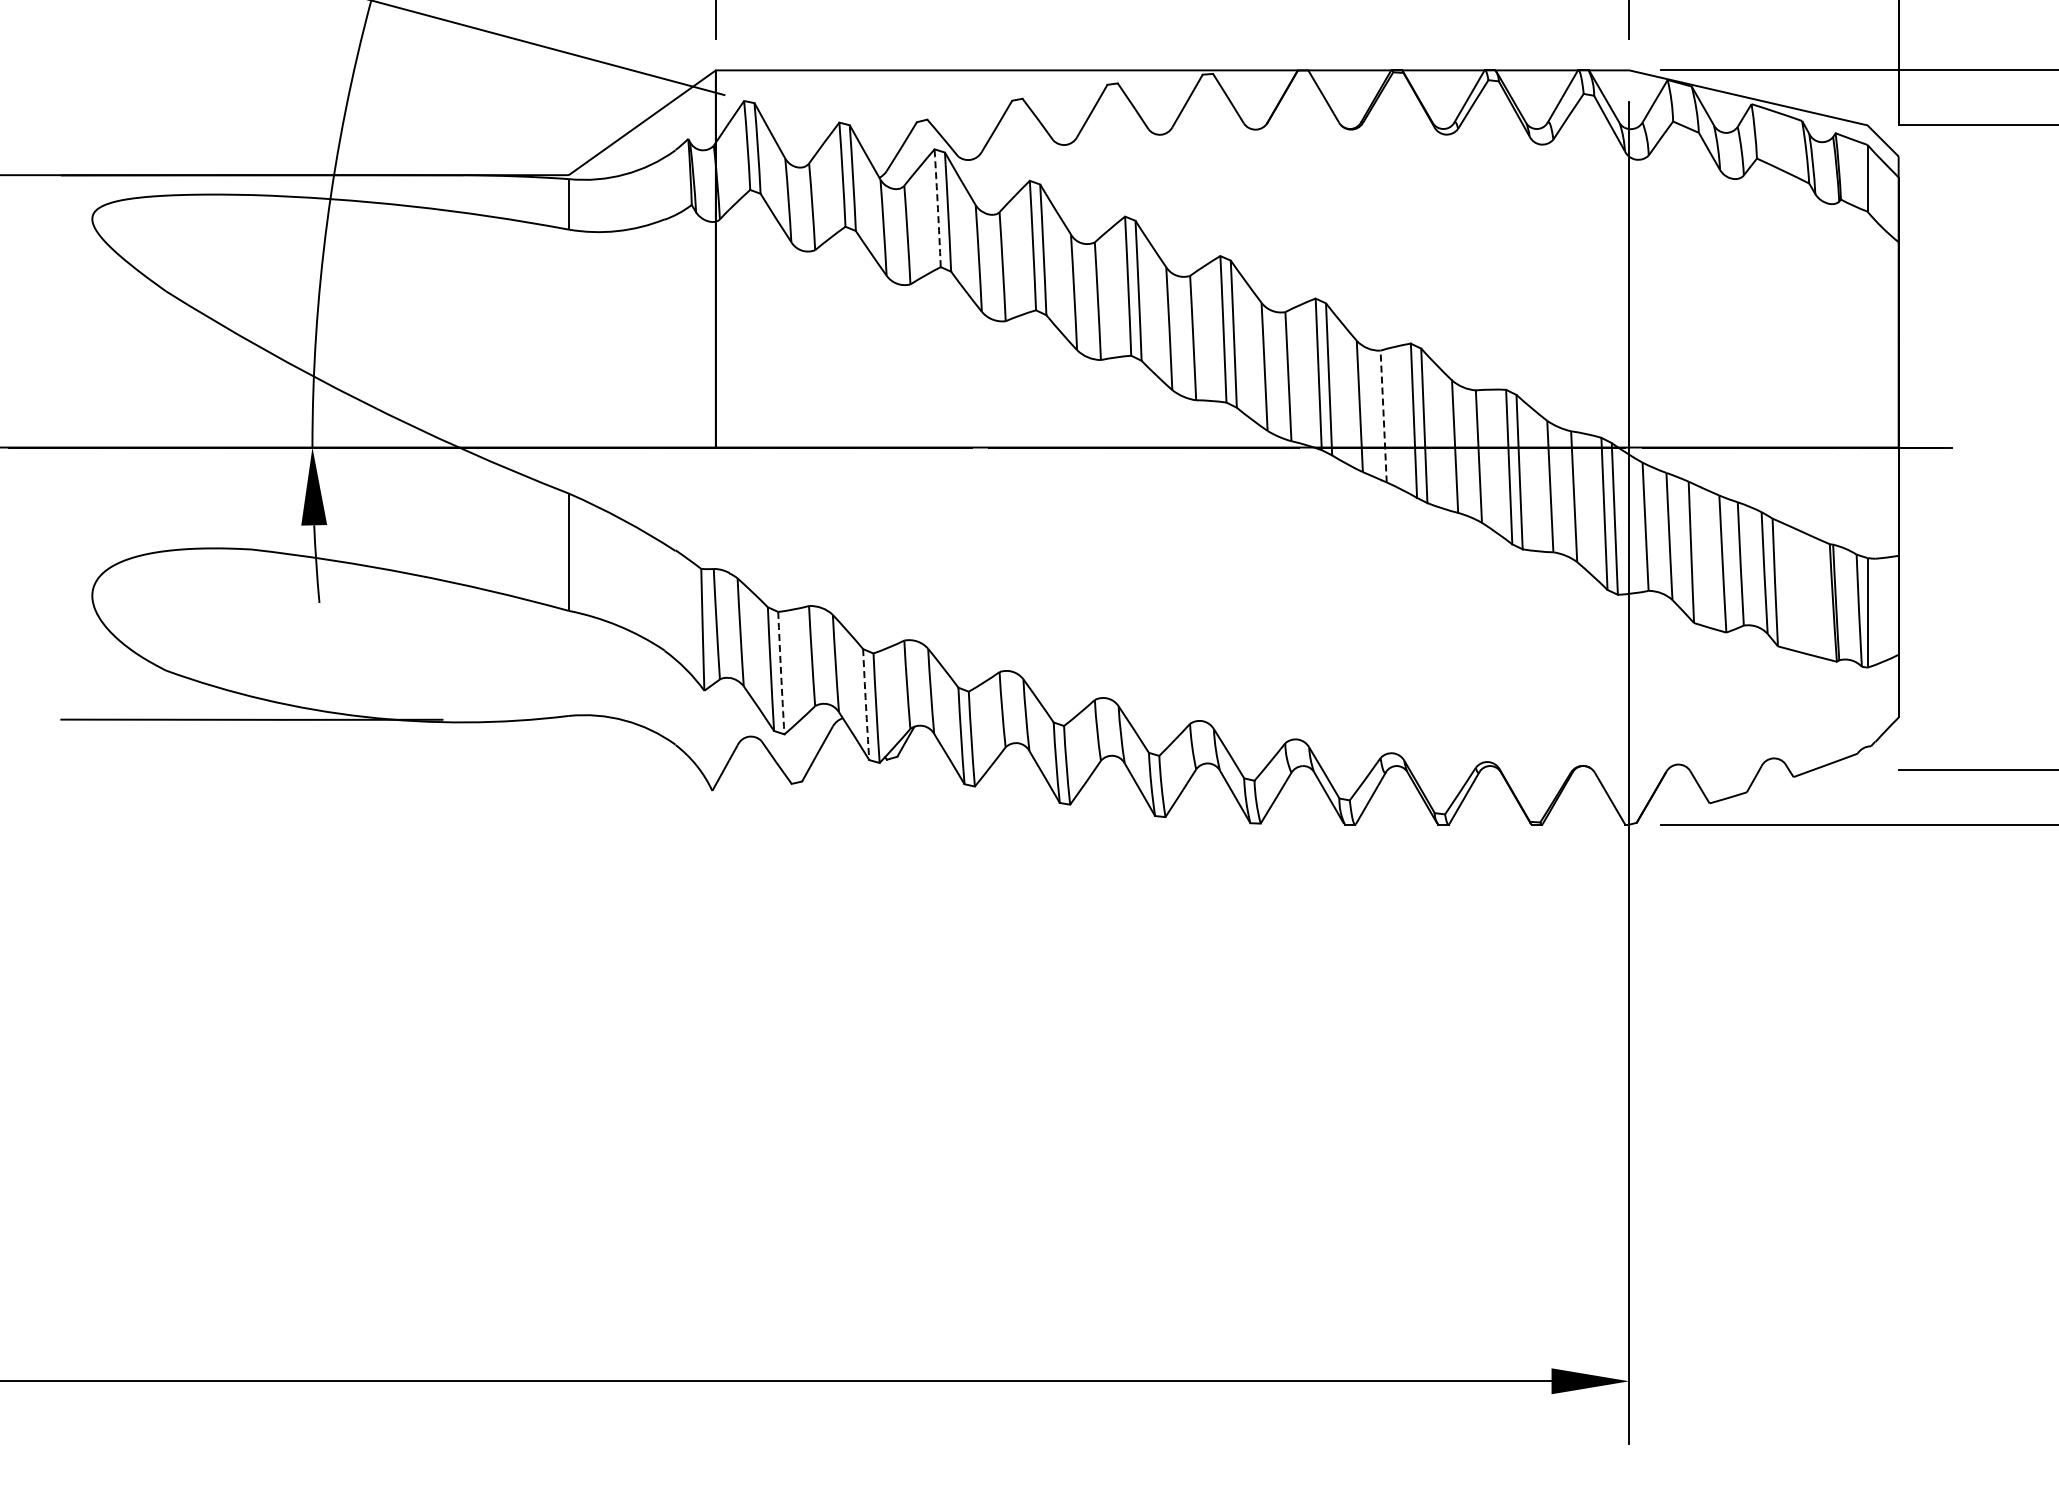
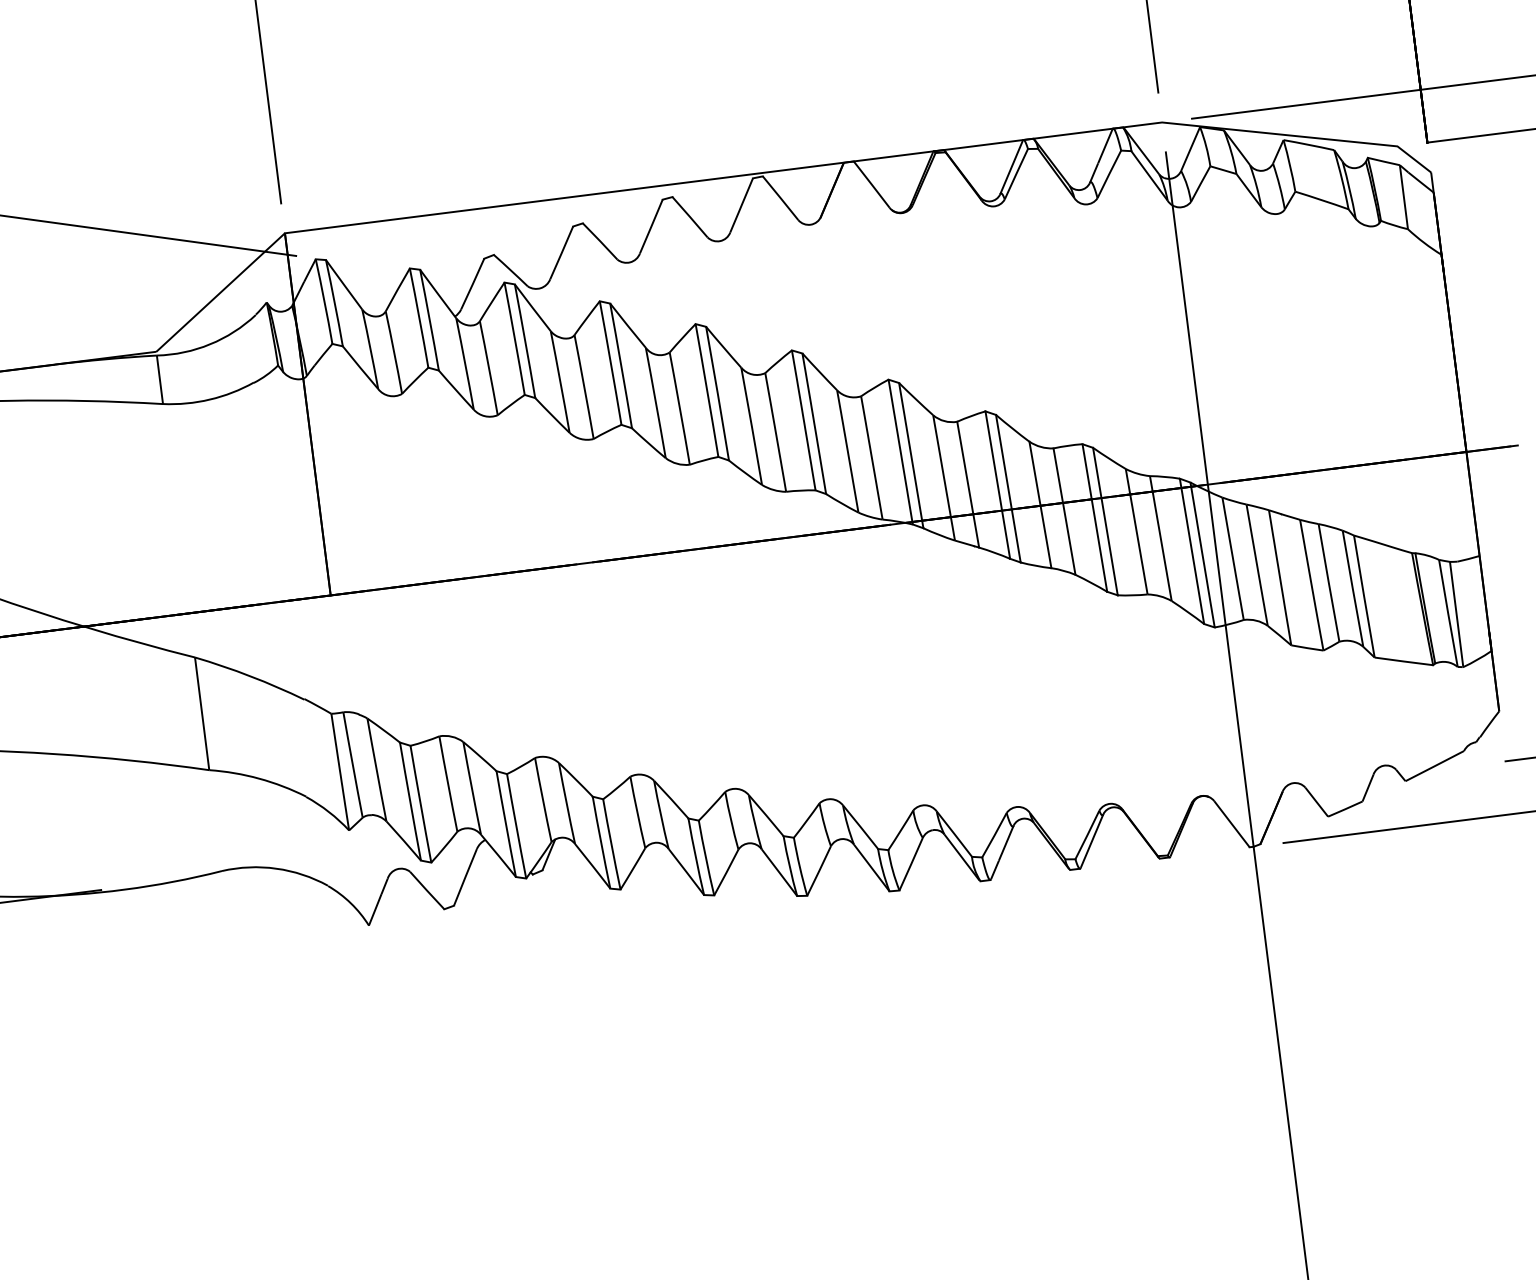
arc: (937, 208) -> (514, 339), dashed -> solid
line: (1383, 416) -> (968, 484), dashed -> solid
arc: (781, 673) -> (421, 804), dashed -> solid
arc: (865, 704) -> (505, 824), dashed -> solid

